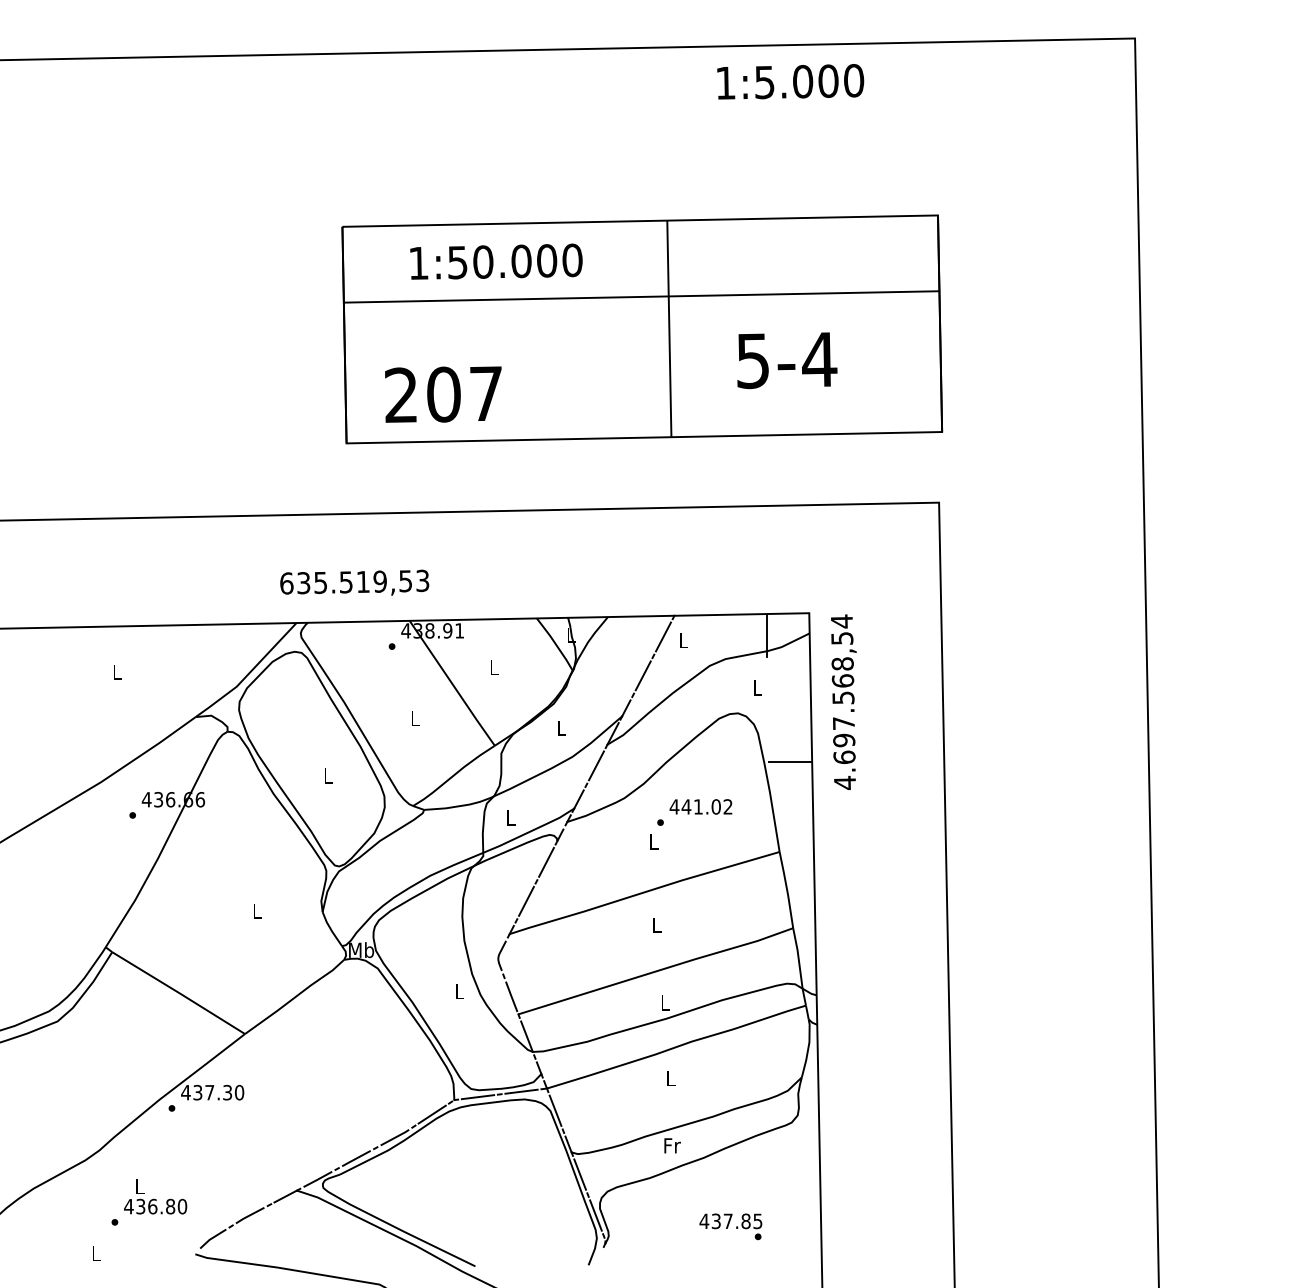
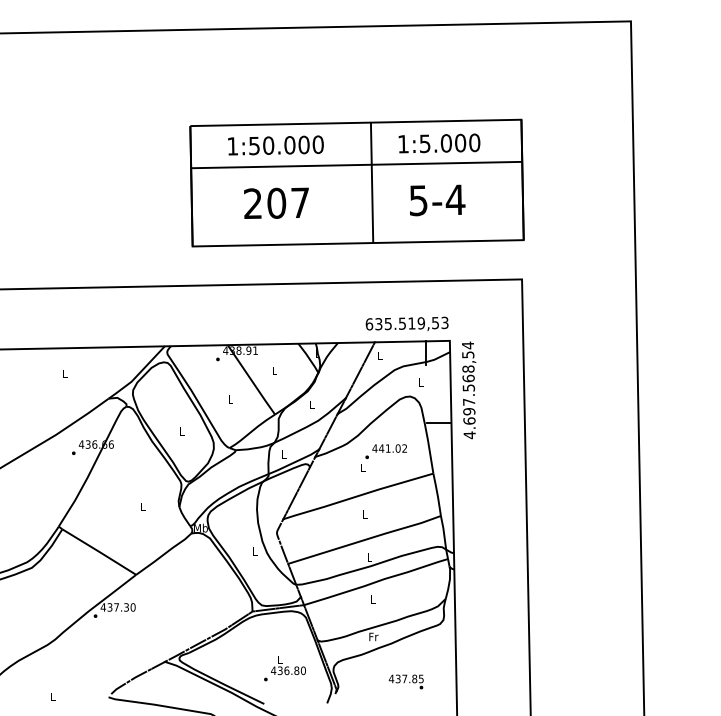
text: (790, 81) -> (439, 143), moved
text: (443, 393) -> (276, 202), moved
text: (353, 581) -> (406, 323), moved
text: (148, 1202) -> (284, 668), moved

